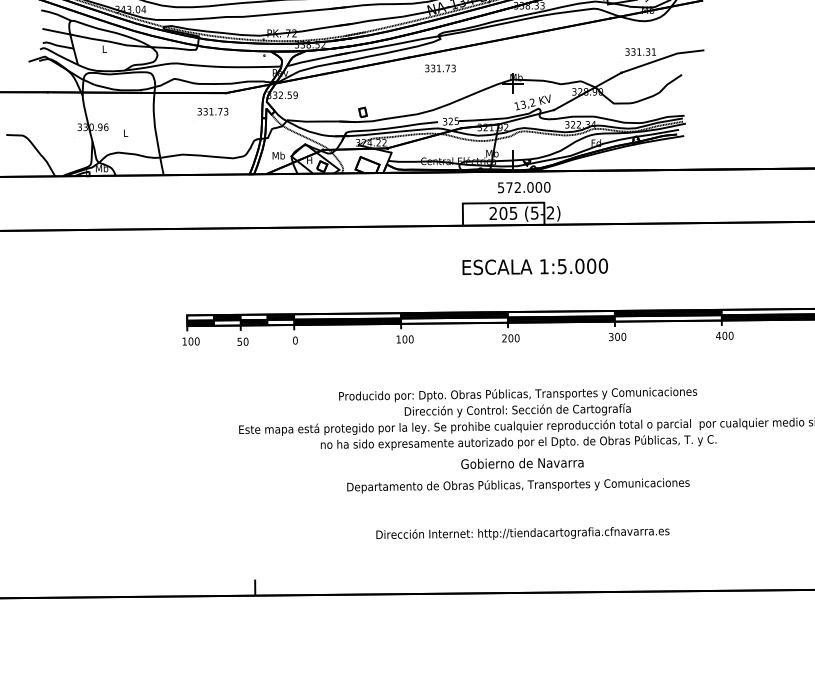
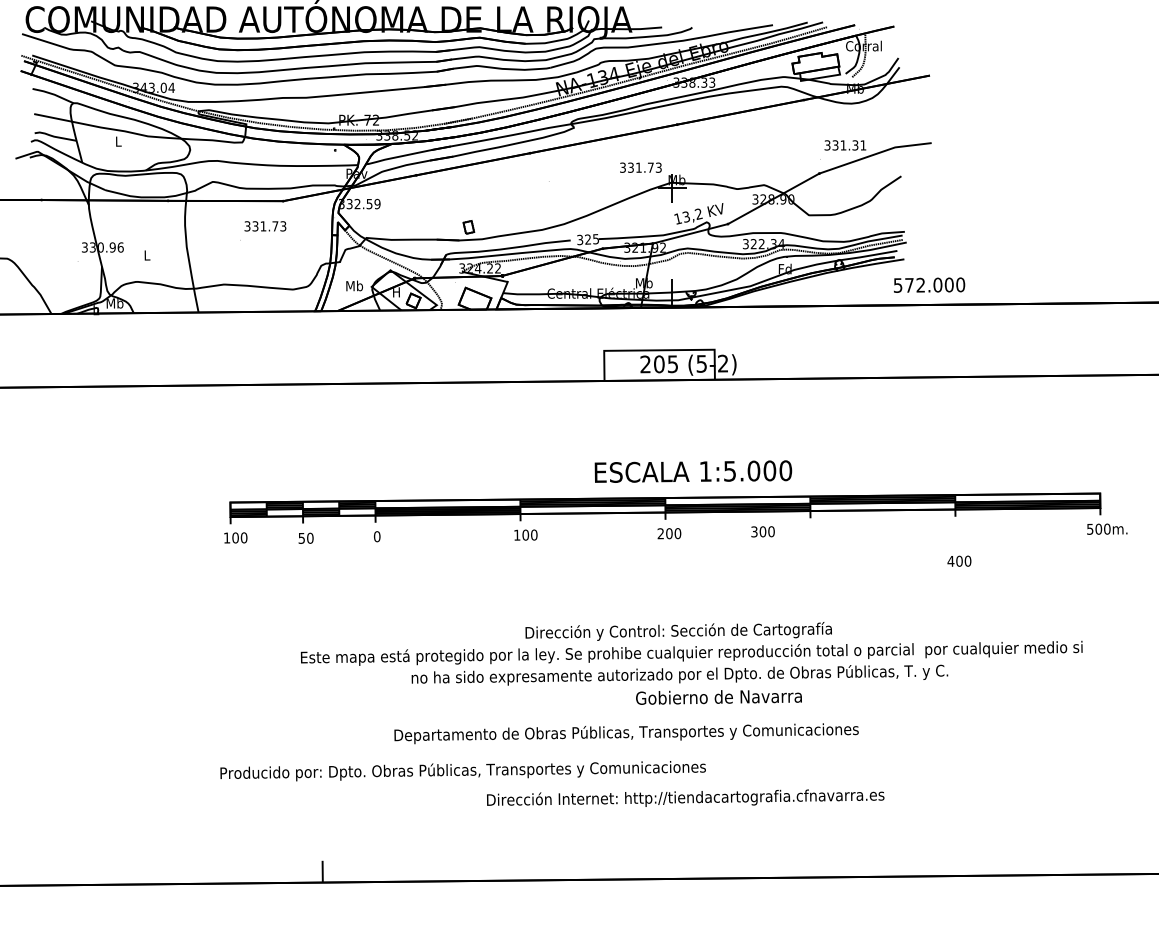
text: (440, 68) -> (640, 167), moved
text: (524, 187) -> (929, 284), moved
text: (535, 266) -> (693, 471), moved
text: (724, 335) -> (959, 560), moved
text: (617, 336) -> (762, 531), moved
text: (517, 395) -> (462, 771), moved
text: (522, 463) -> (718, 697), moved
text: (518, 485) -> (626, 733), moved

